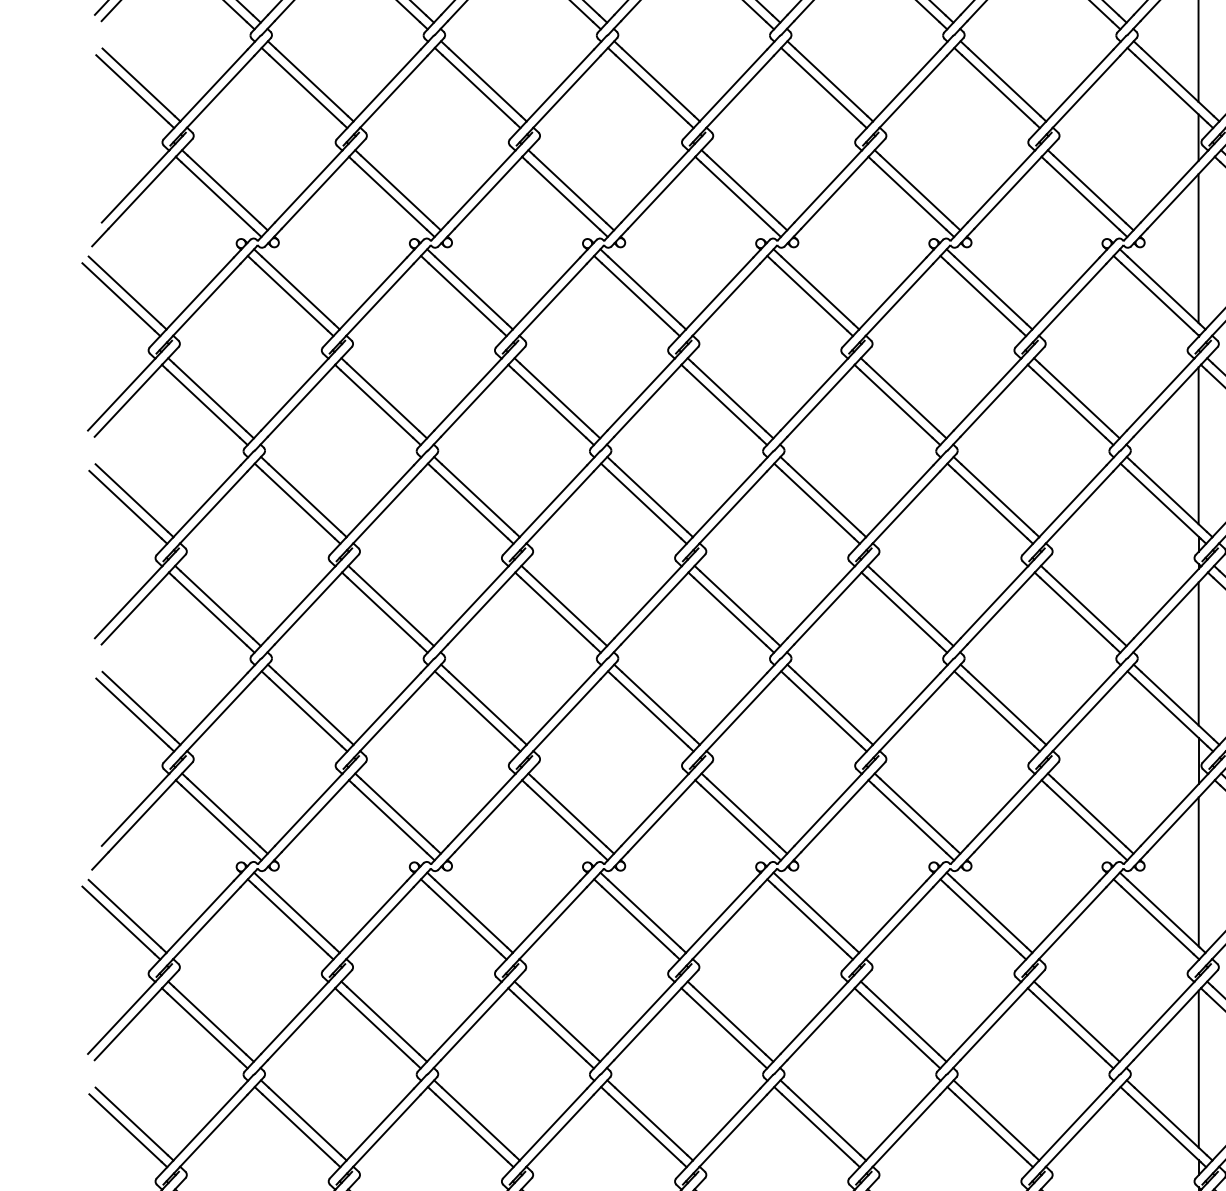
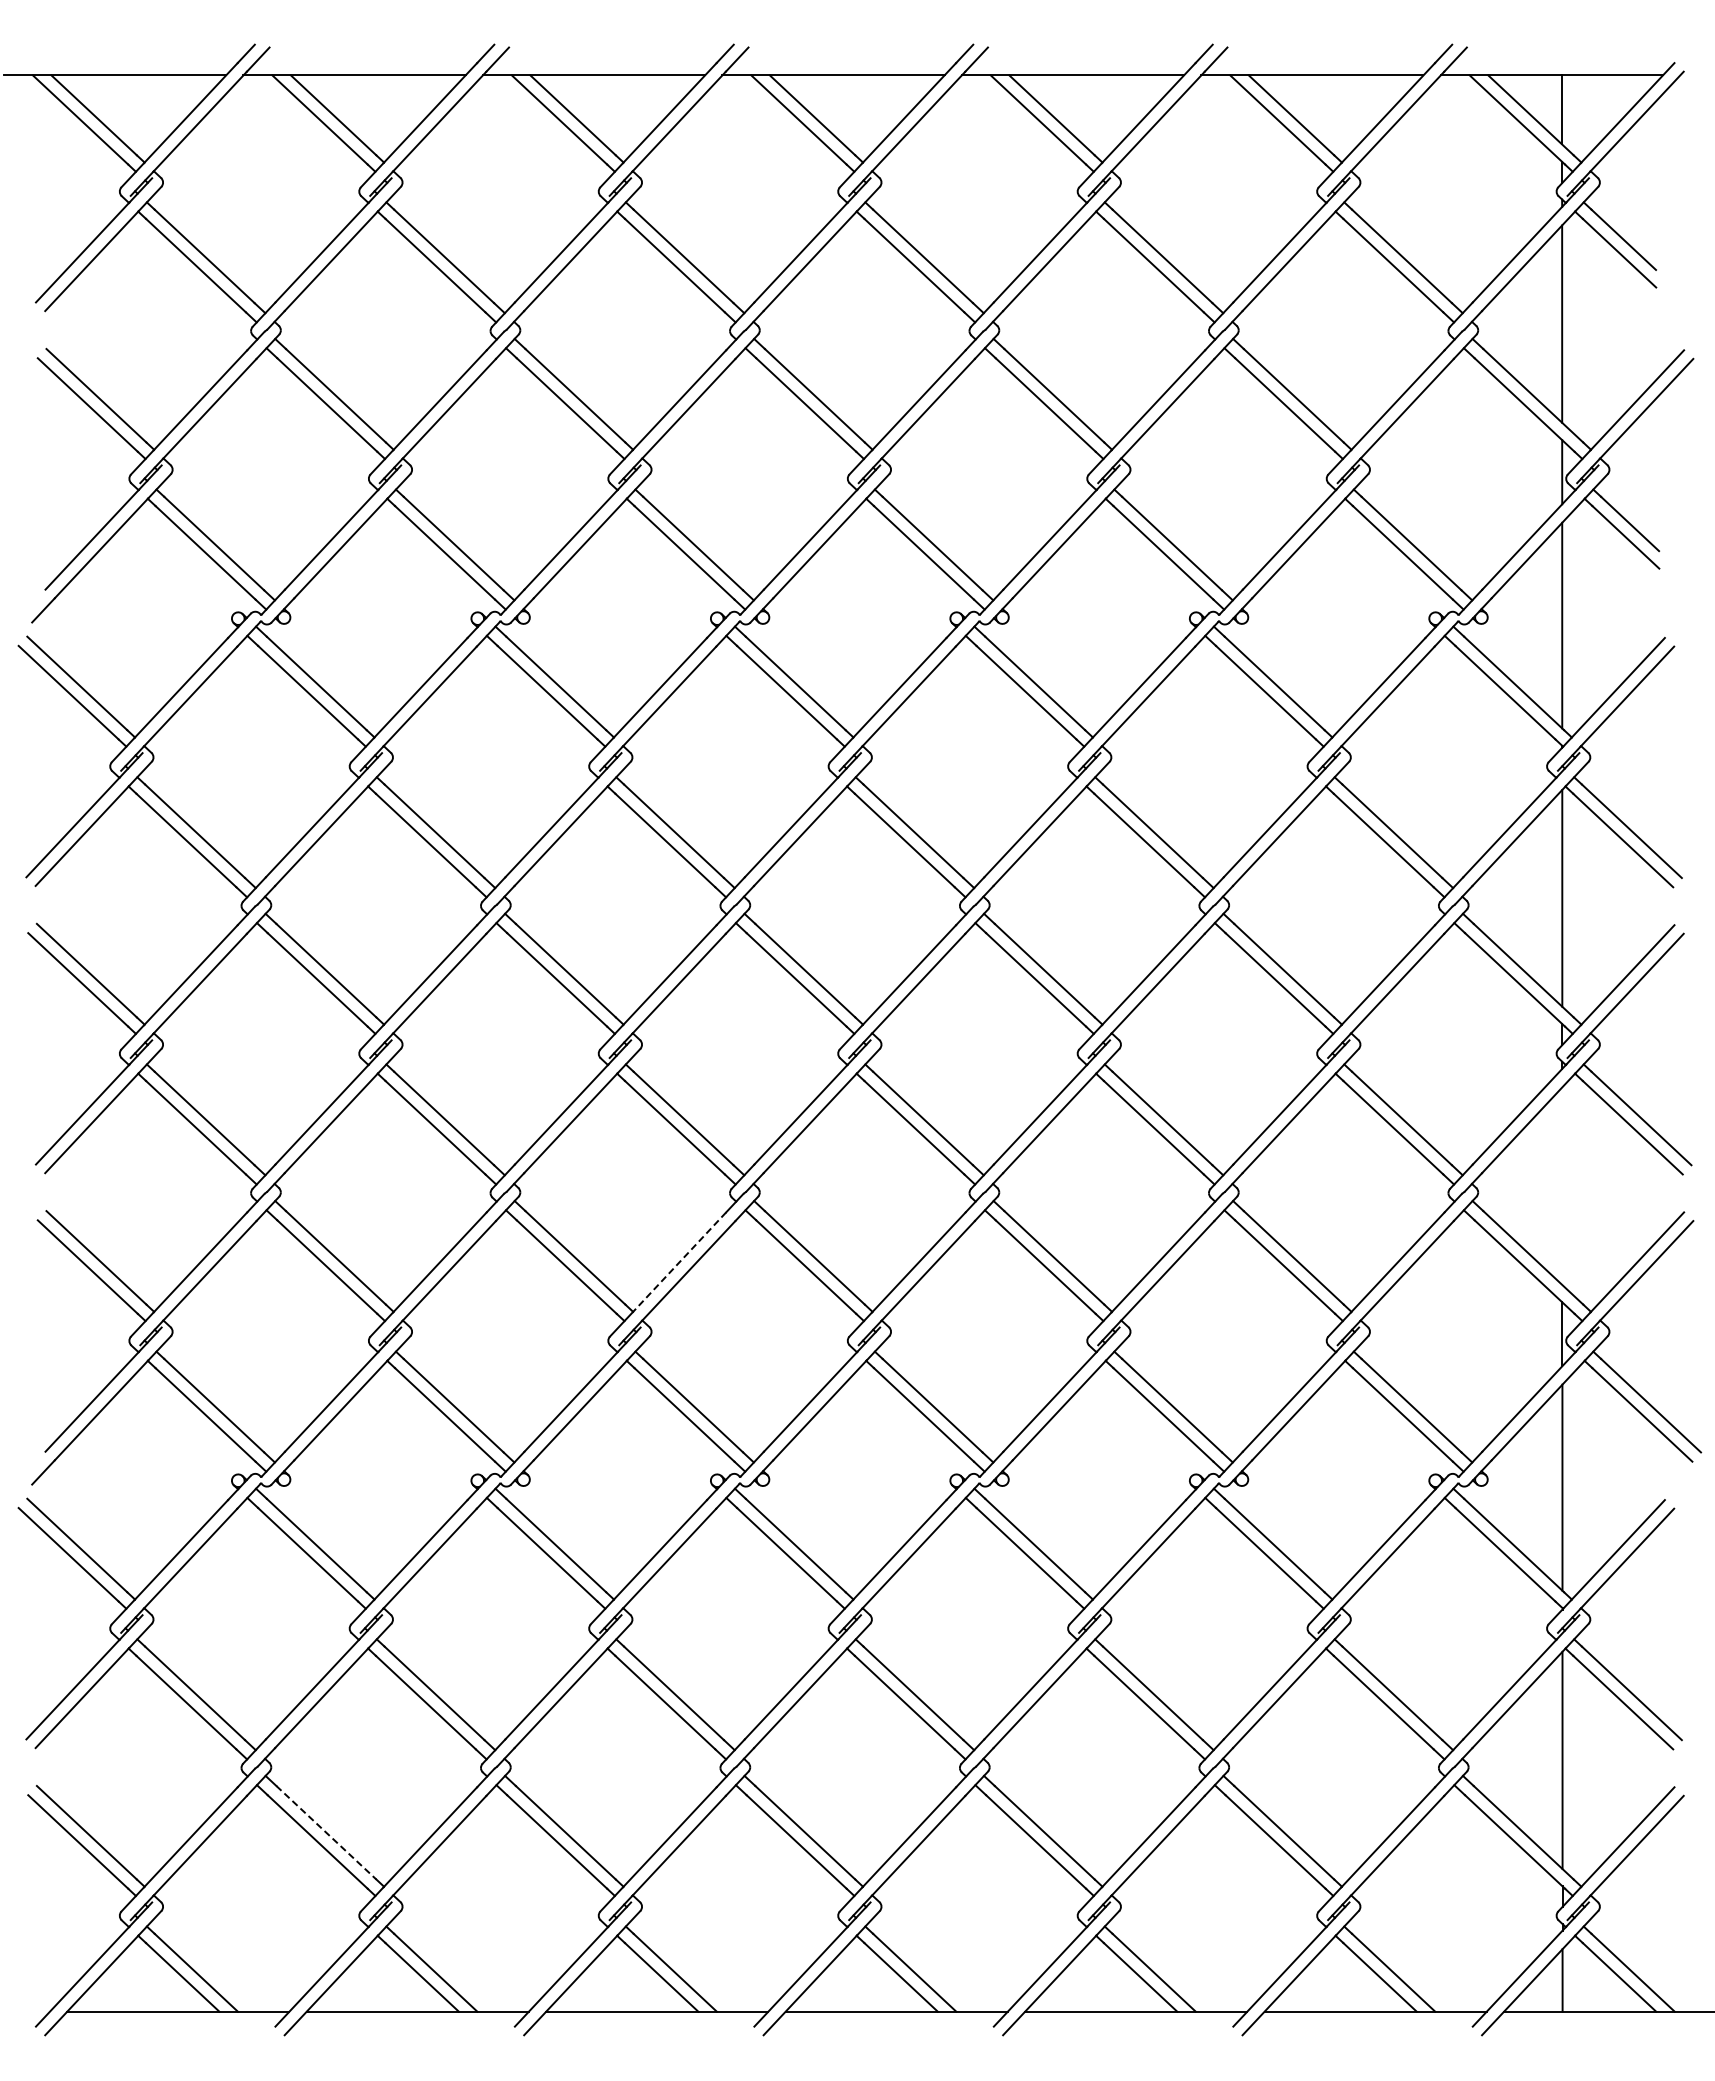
line: (1198, 654) -> (1562, 1186), removed
line: (560, 709) -> (679, 1262), solid -> dashed
line: (305, 1121) -> (326, 1833), solid -> dashed

